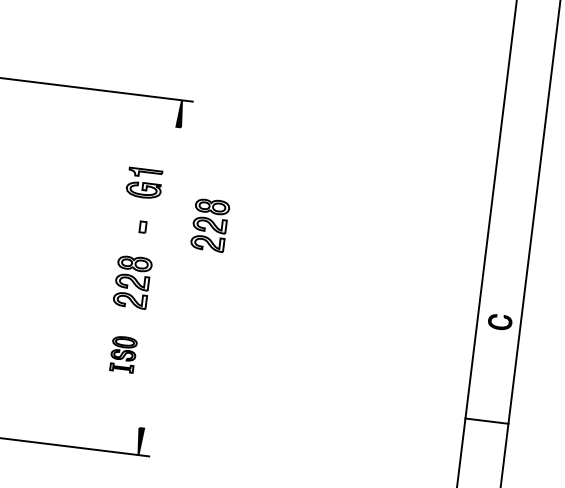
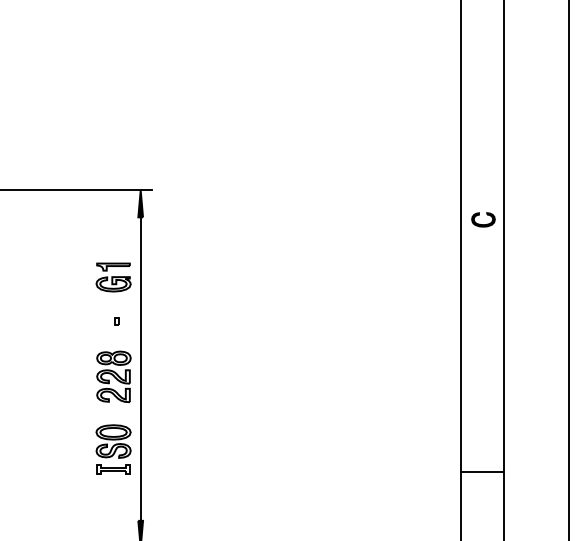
part: (209, 224) -> (183, 310), removed
part: (142, 227) -> (116, 321), size x0.62
line: (160, 277) -> (140, 368), added
part: (500, 321) -> (483, 219), moved
part: (123, 354) -> (113, 449), size x1.43

